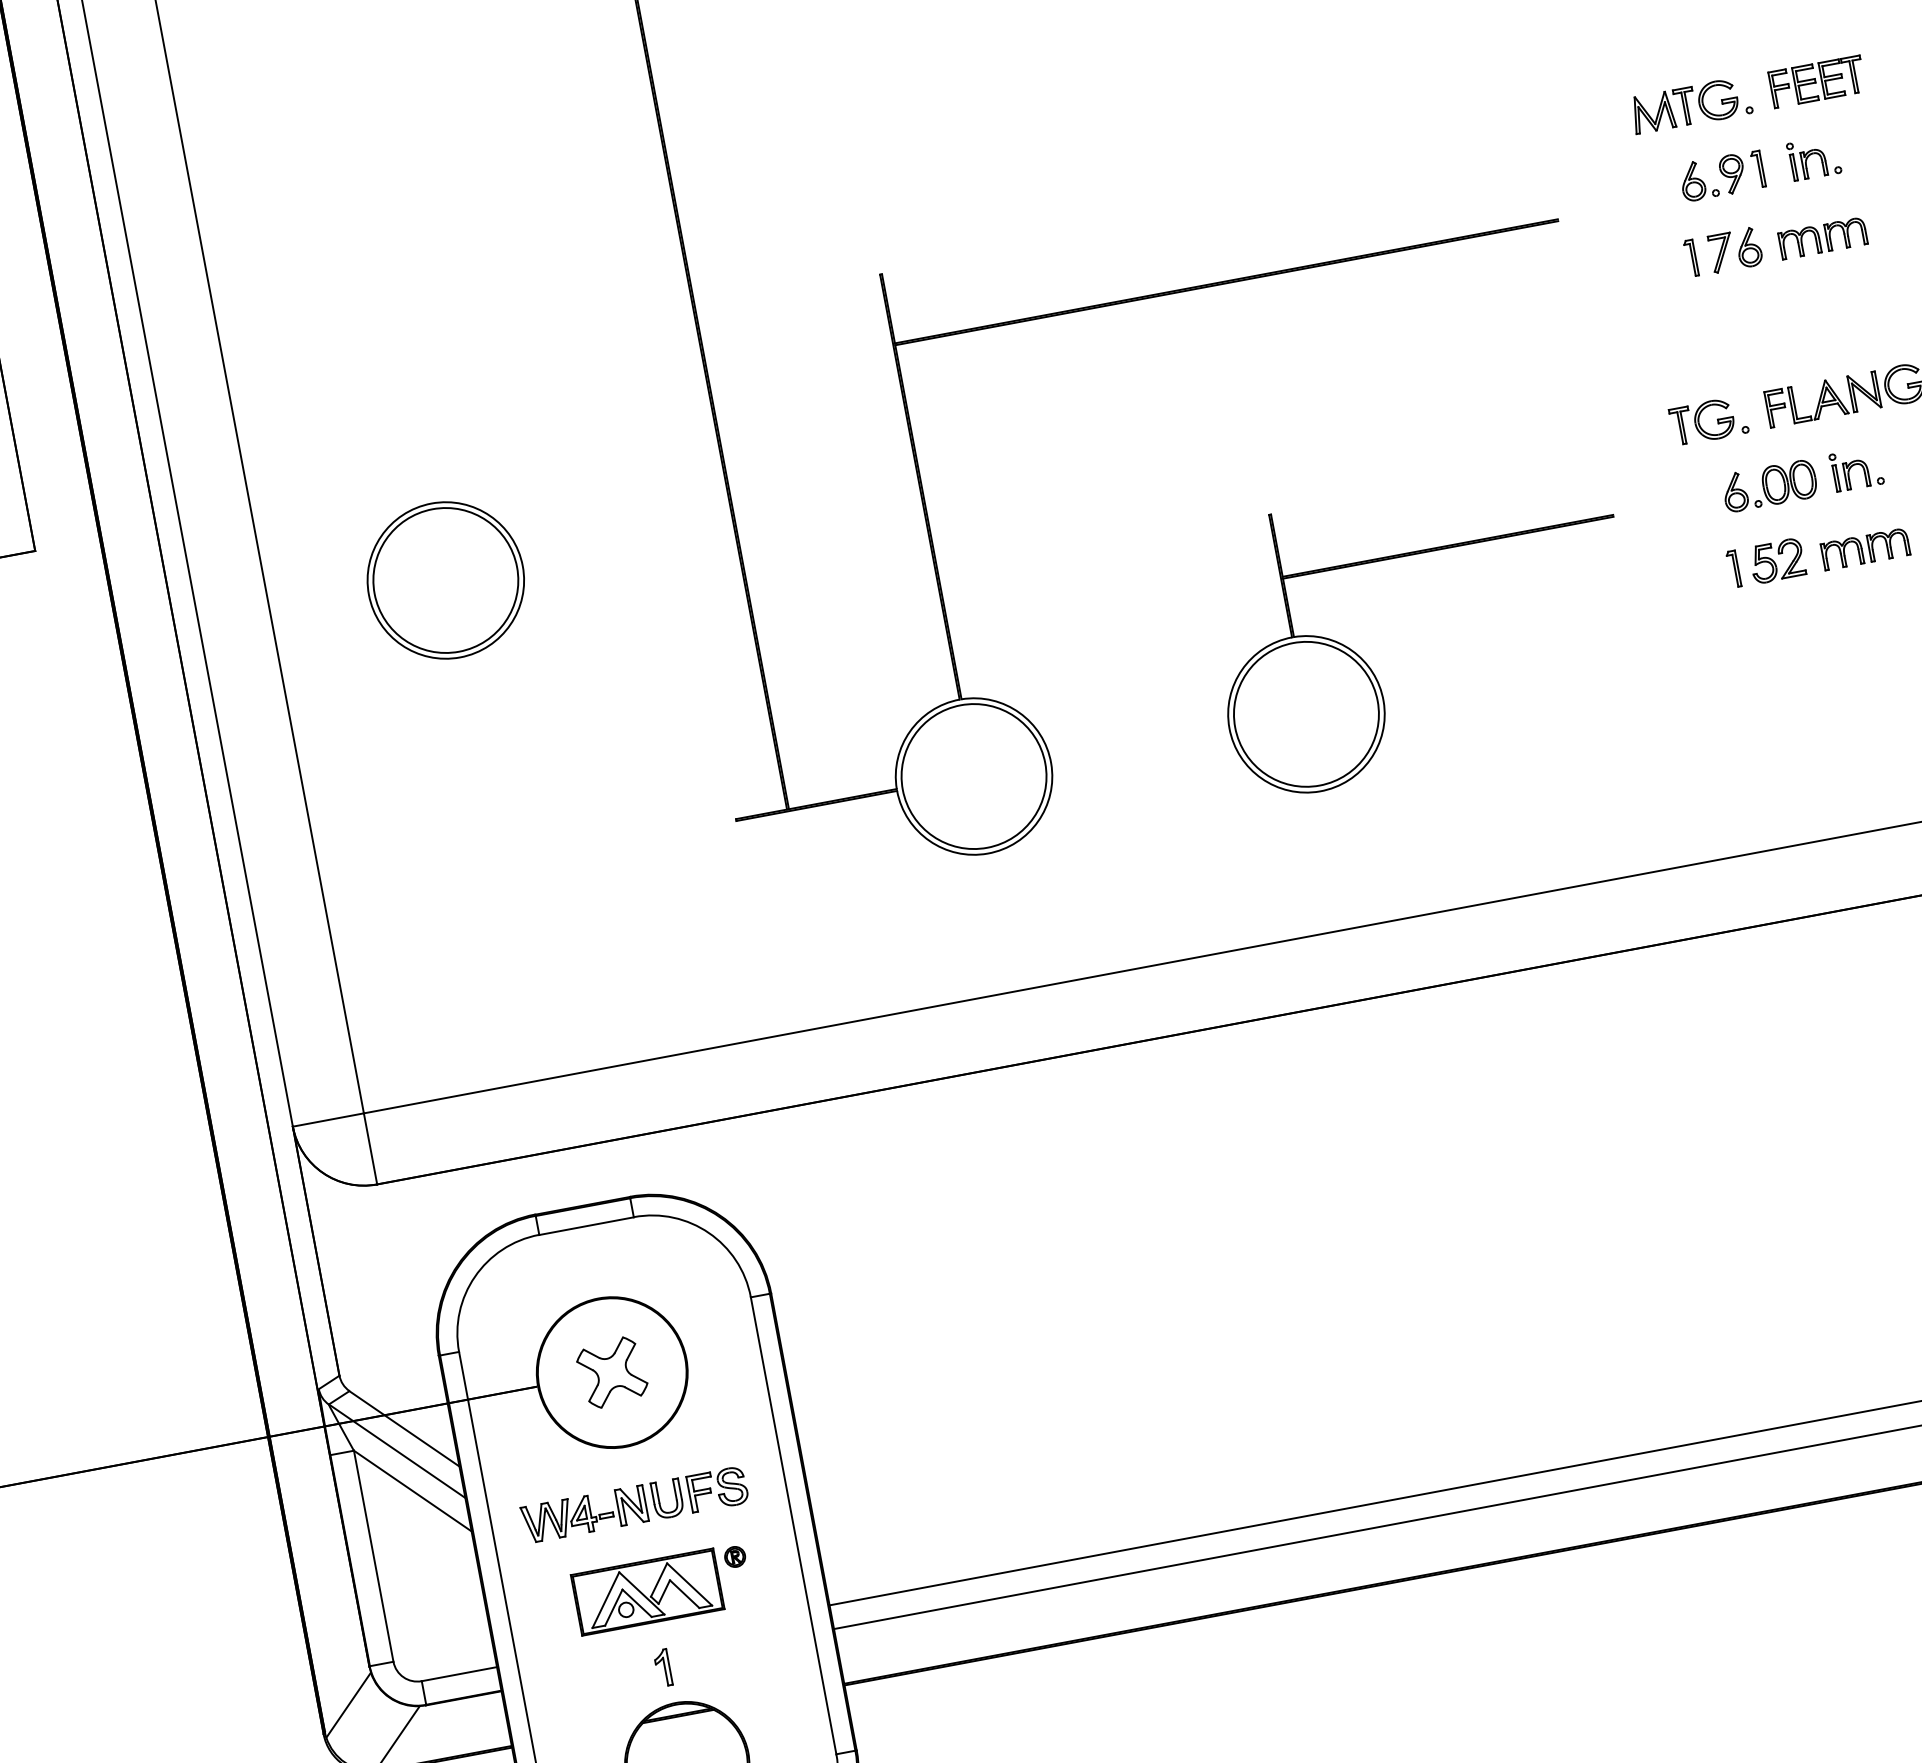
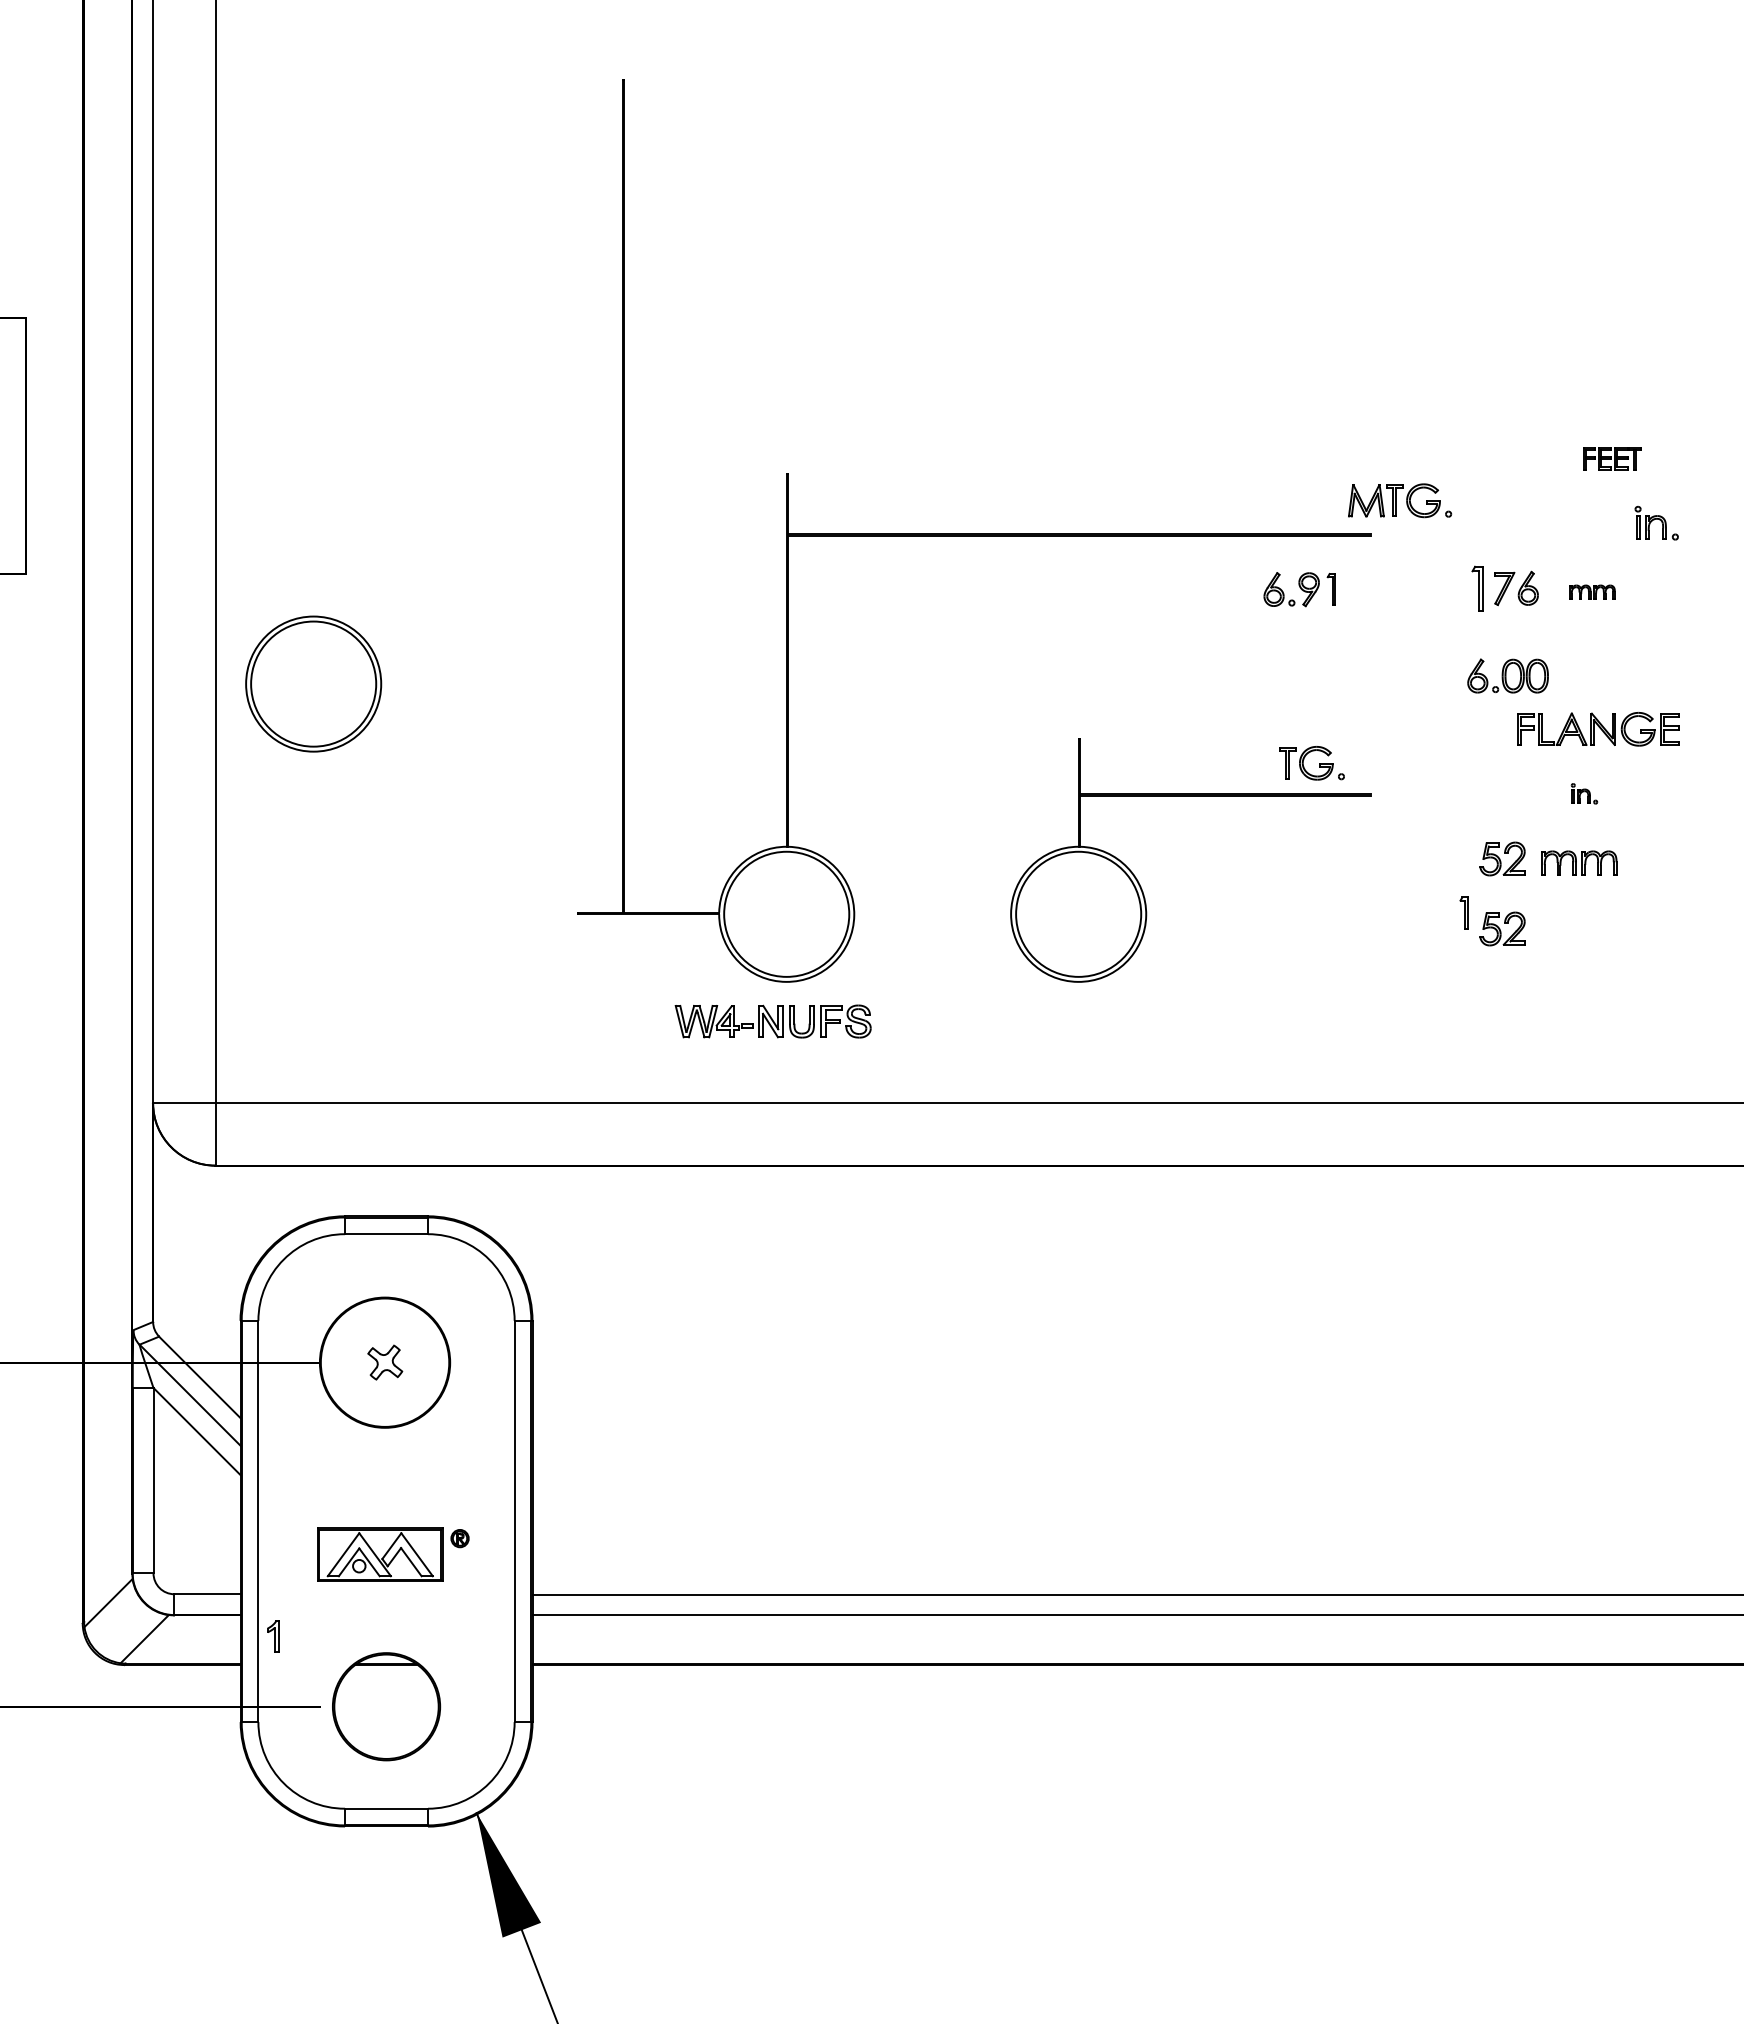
part: (1817, 81) -> (1612, 458), size x0.7
part: (1691, 104) -> (1400, 500), moved
part: (1813, 158) -> (1656, 523), moved
part: (1721, 176) -> (1299, 589), moved
part: (1822, 238) -> (1592, 592), size x0.6
part: (1689, 257) -> (1476, 587), size x1.4
part: (1701, 426) -> (1304, 766), moved
part: (1856, 468) -> (1584, 793), size x0.6
part: (1769, 485) -> (1507, 675), moved
part: (1732, 568) -> (1463, 912), moved
part: (445, 579) -> (313, 683), moved
part: (1792, 640) -> (1502, 928), added
part: (612, 1372) -> (385, 1362), size x0.6
part: (634, 1505) -> (772, 1021), moved
part: (663, 1668) -> (273, 1636), moved

